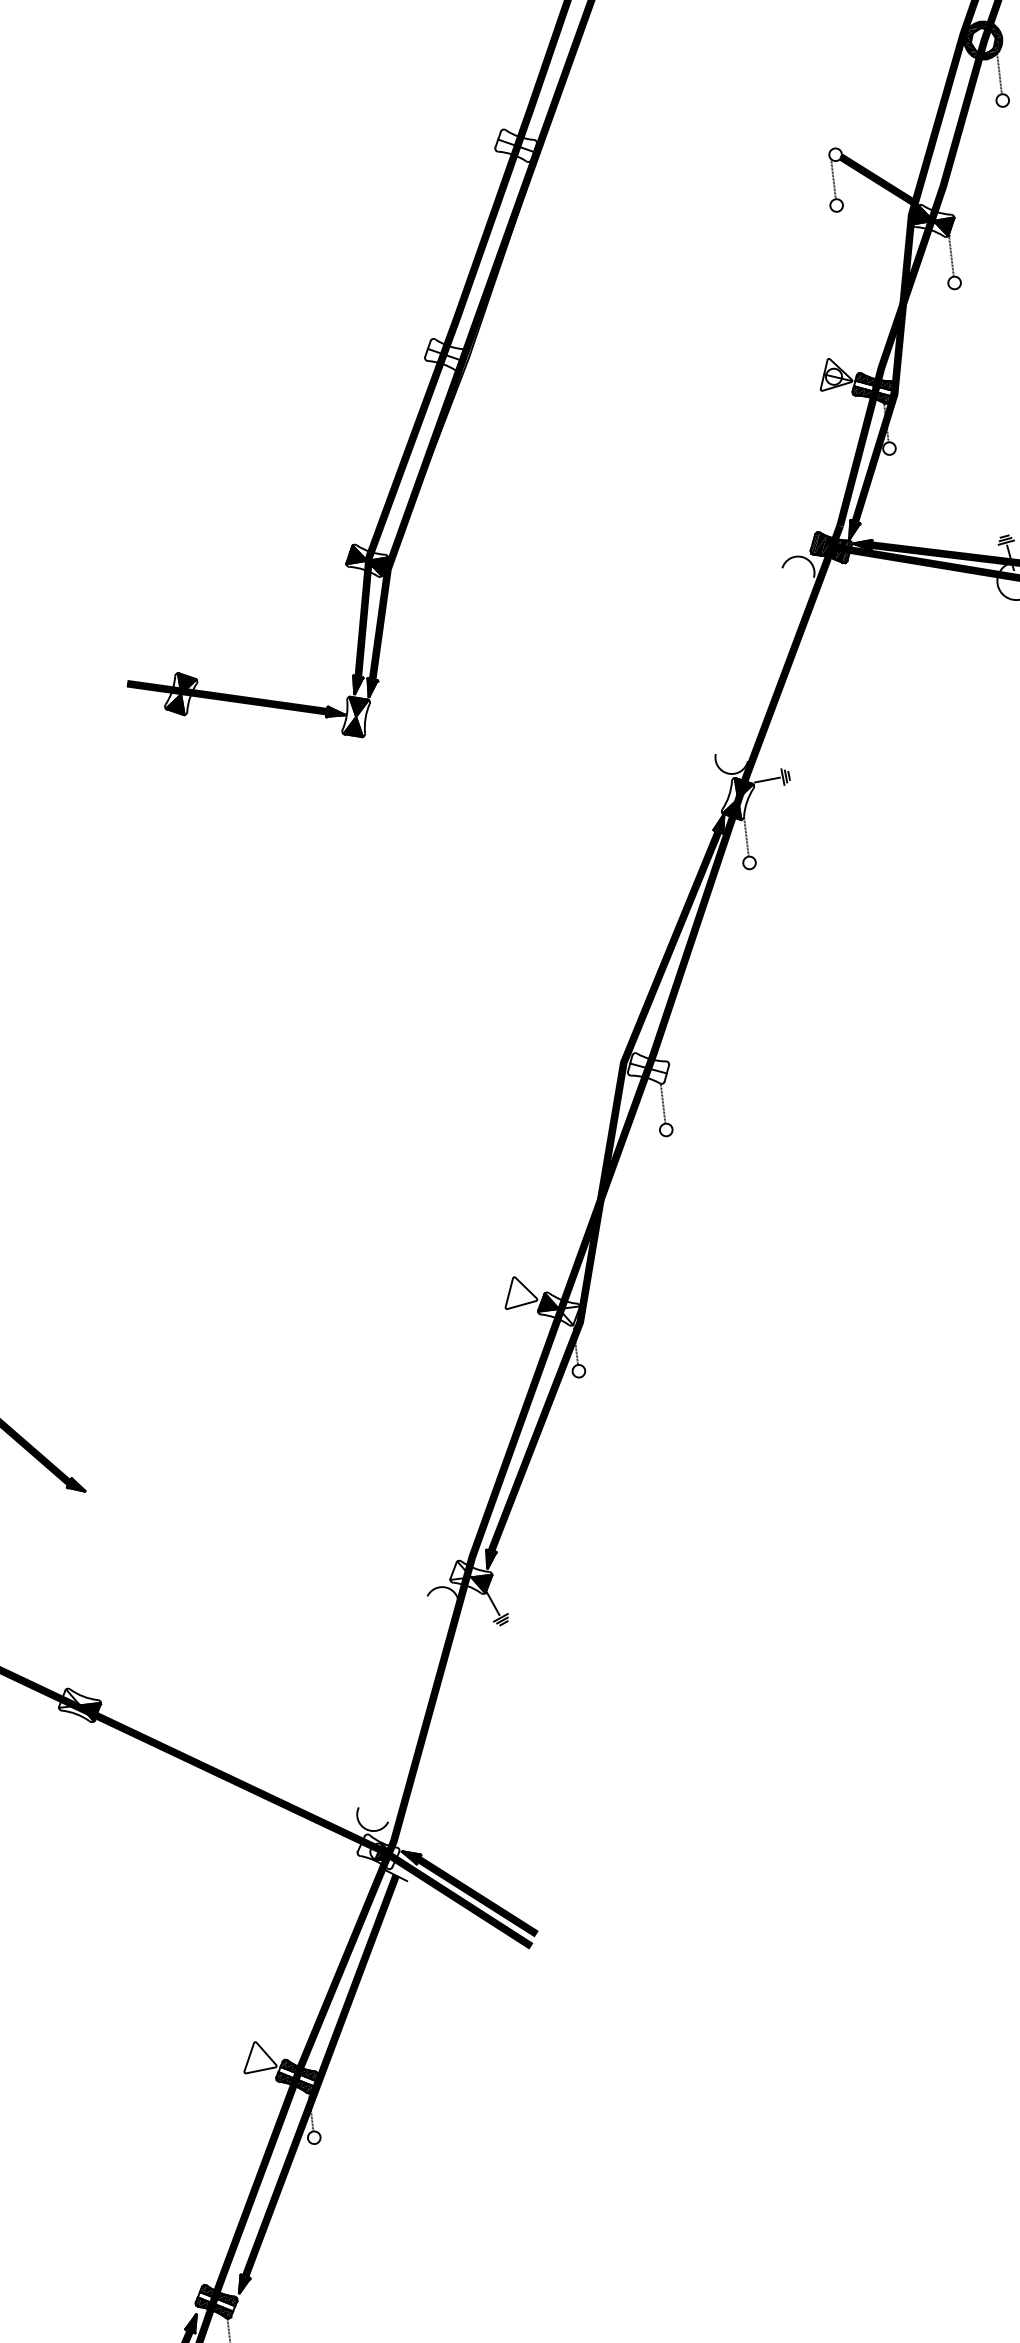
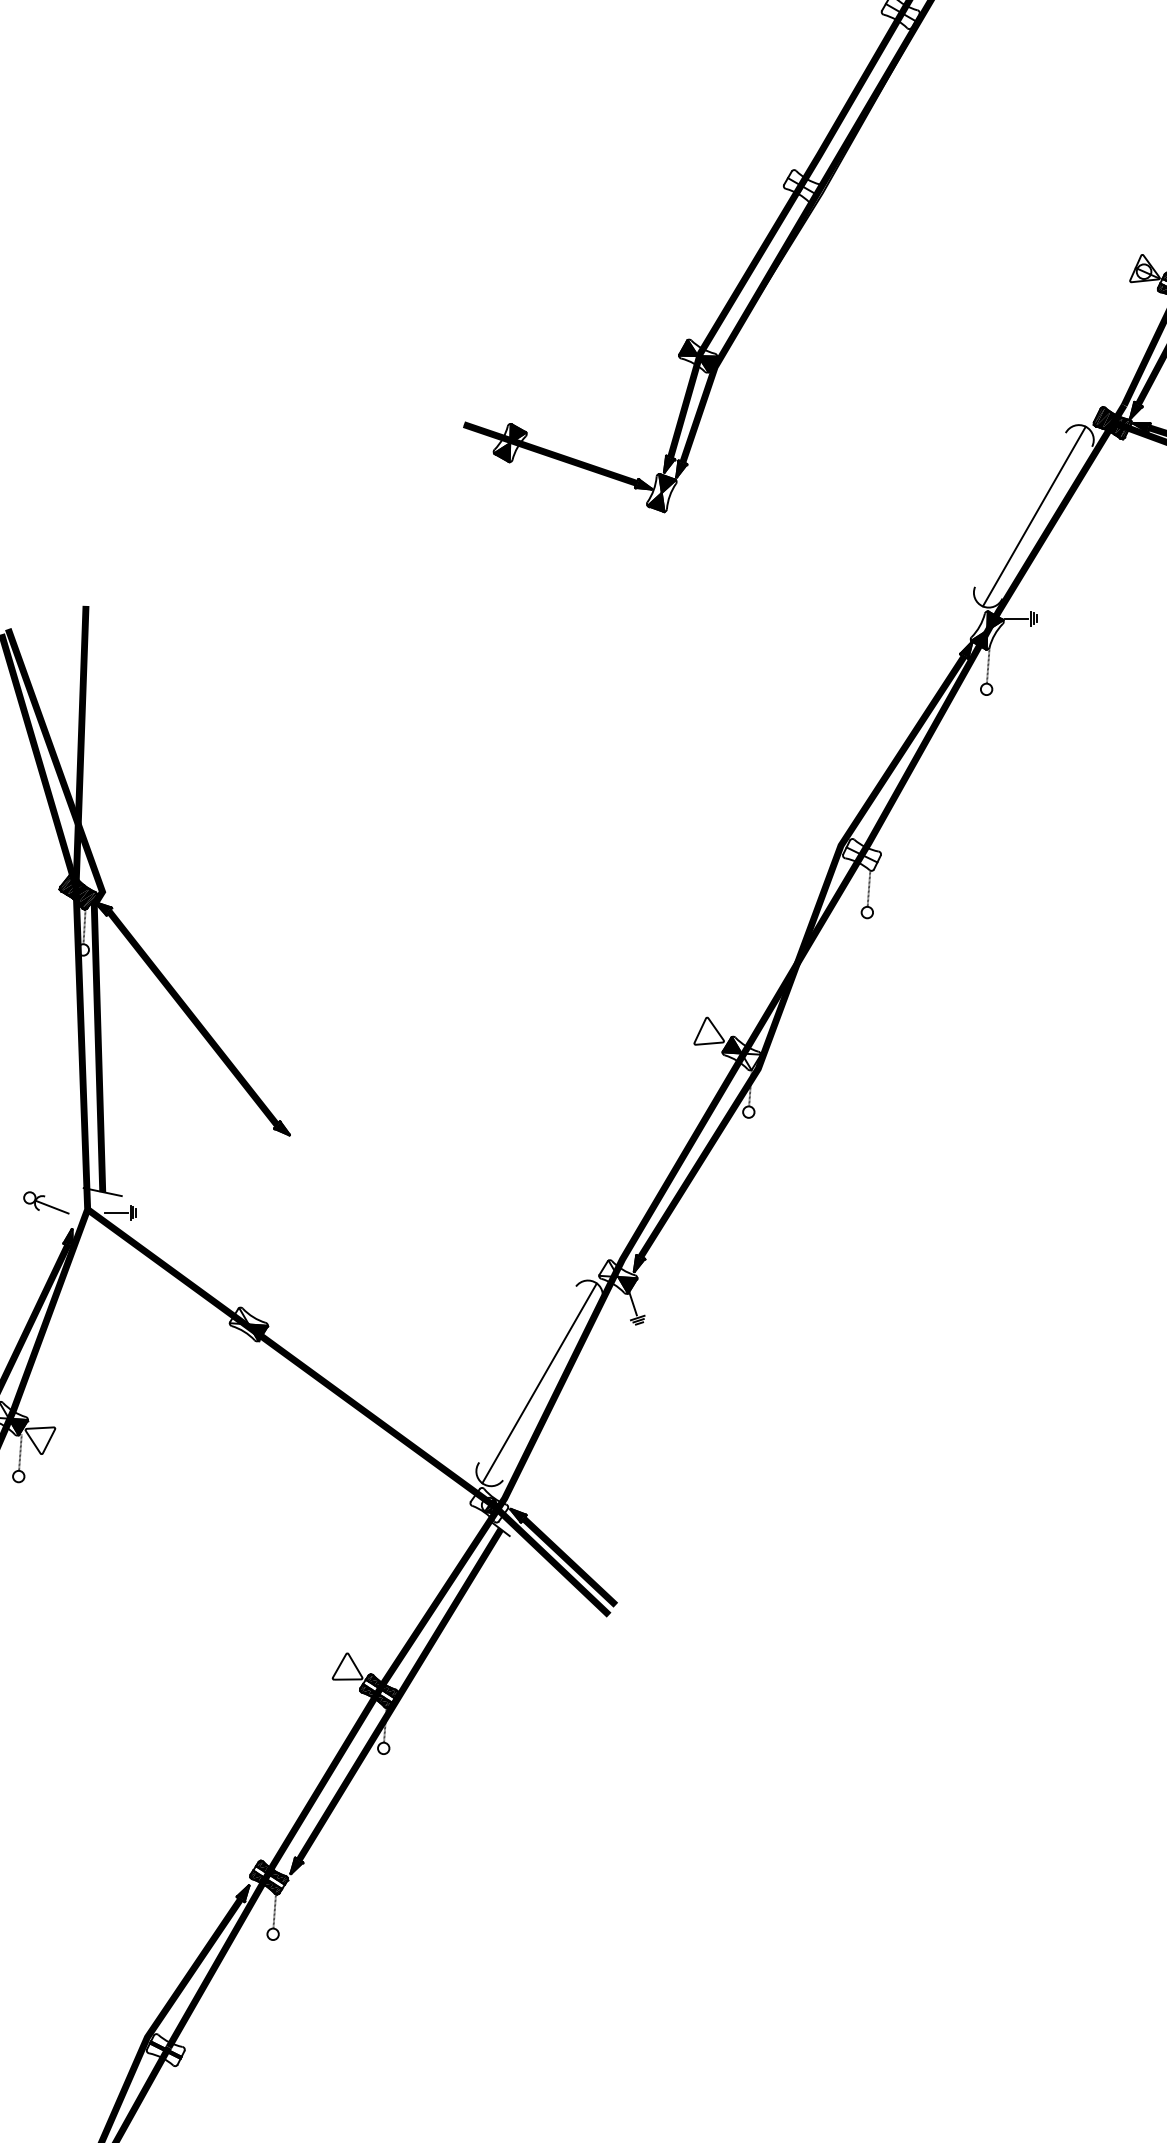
line: (764, 665) -> (1033, 516), added
line: (407, 1709) -> (539, 1383), added

